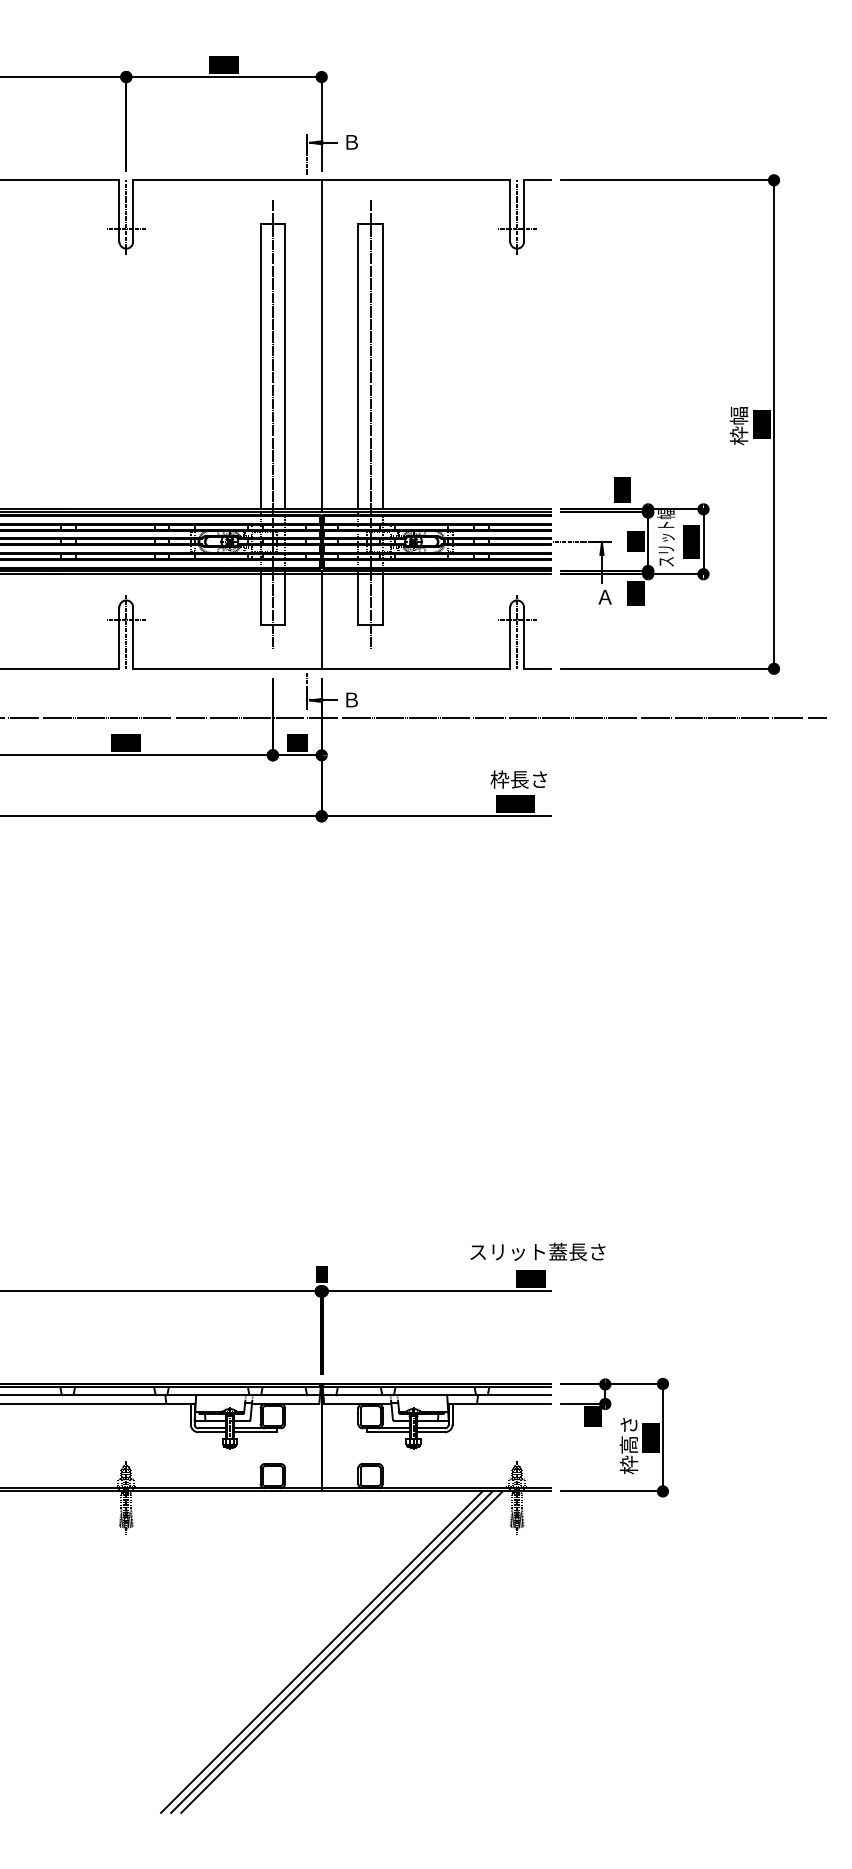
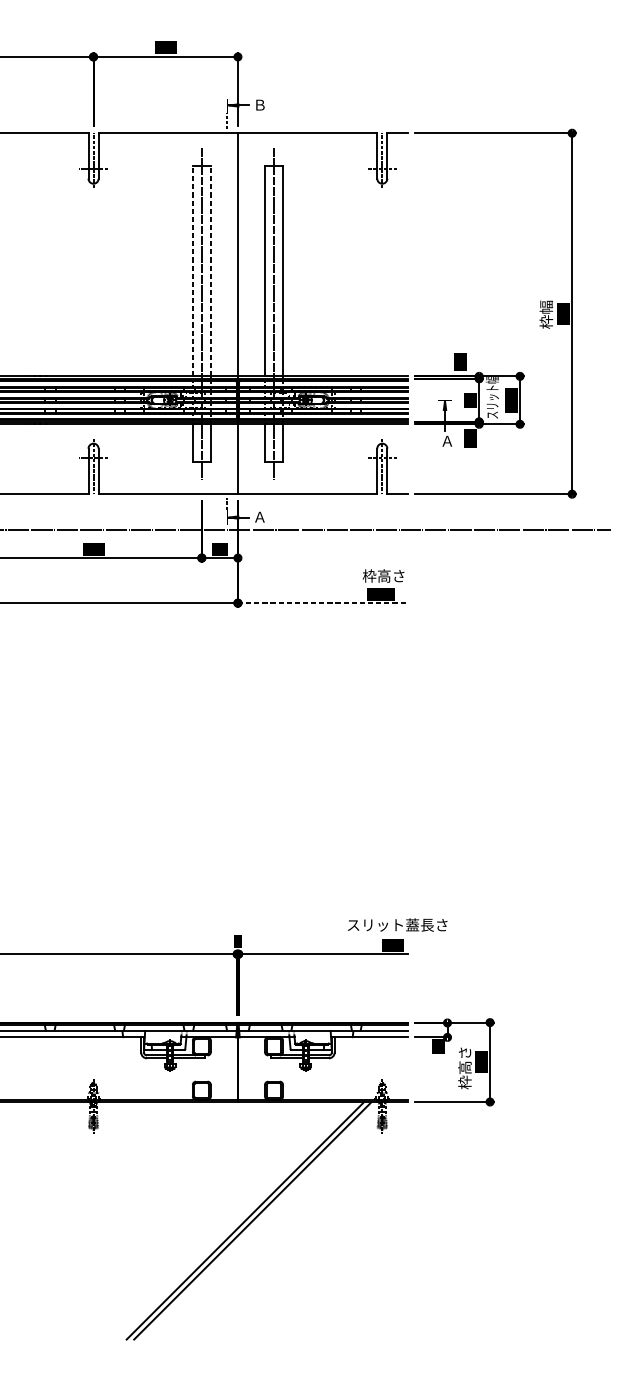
line: (260, 366) -> (192, 270), solid -> dashed
line: (285, 366) -> (211, 270), solid -> dashed
line: (572, 541) -> (423, 400), removed
text: (351, 699) -> (259, 516), Ｂ -> Ａ
text: (519, 779) -> (384, 575), 枠長さ -> 枠高さ
line: (436, 816) -> (322, 603), solid -> dashed
line: (321, 1651) -> (237, 1220), removed

